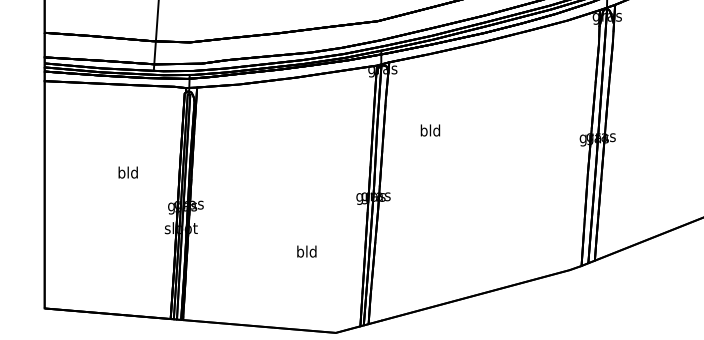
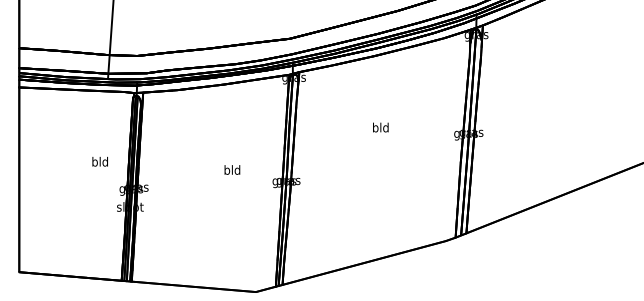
text: (430, 130) -> (380, 127), moved
text: (127, 172) -> (99, 161), moved
text: (307, 251) -> (232, 169), moved

